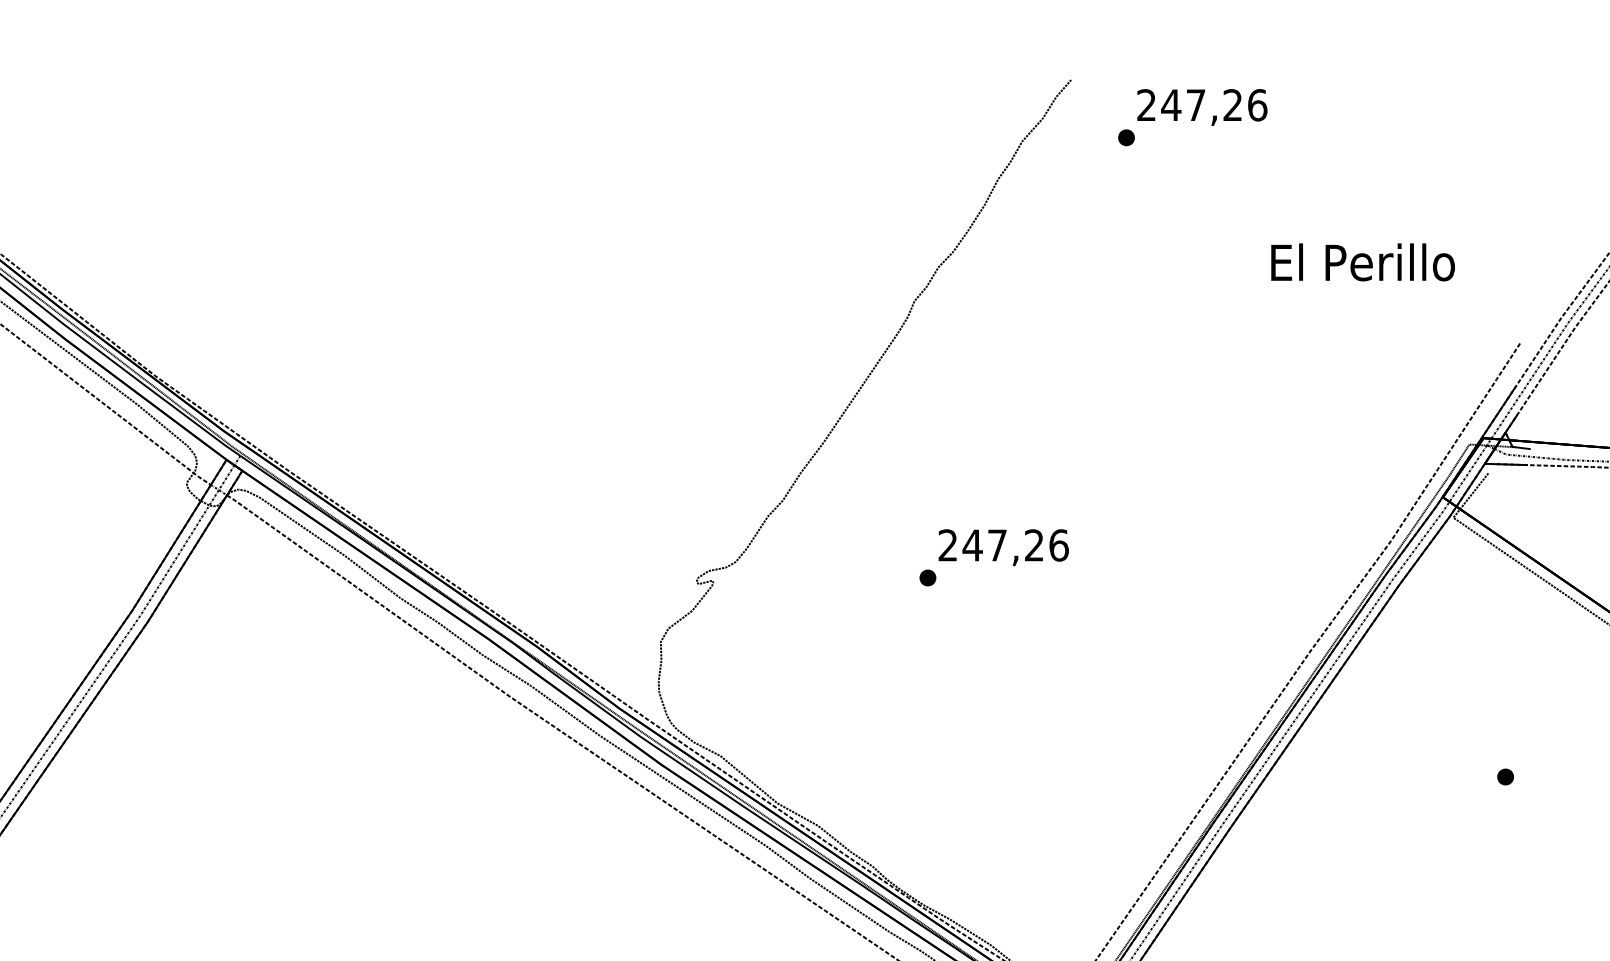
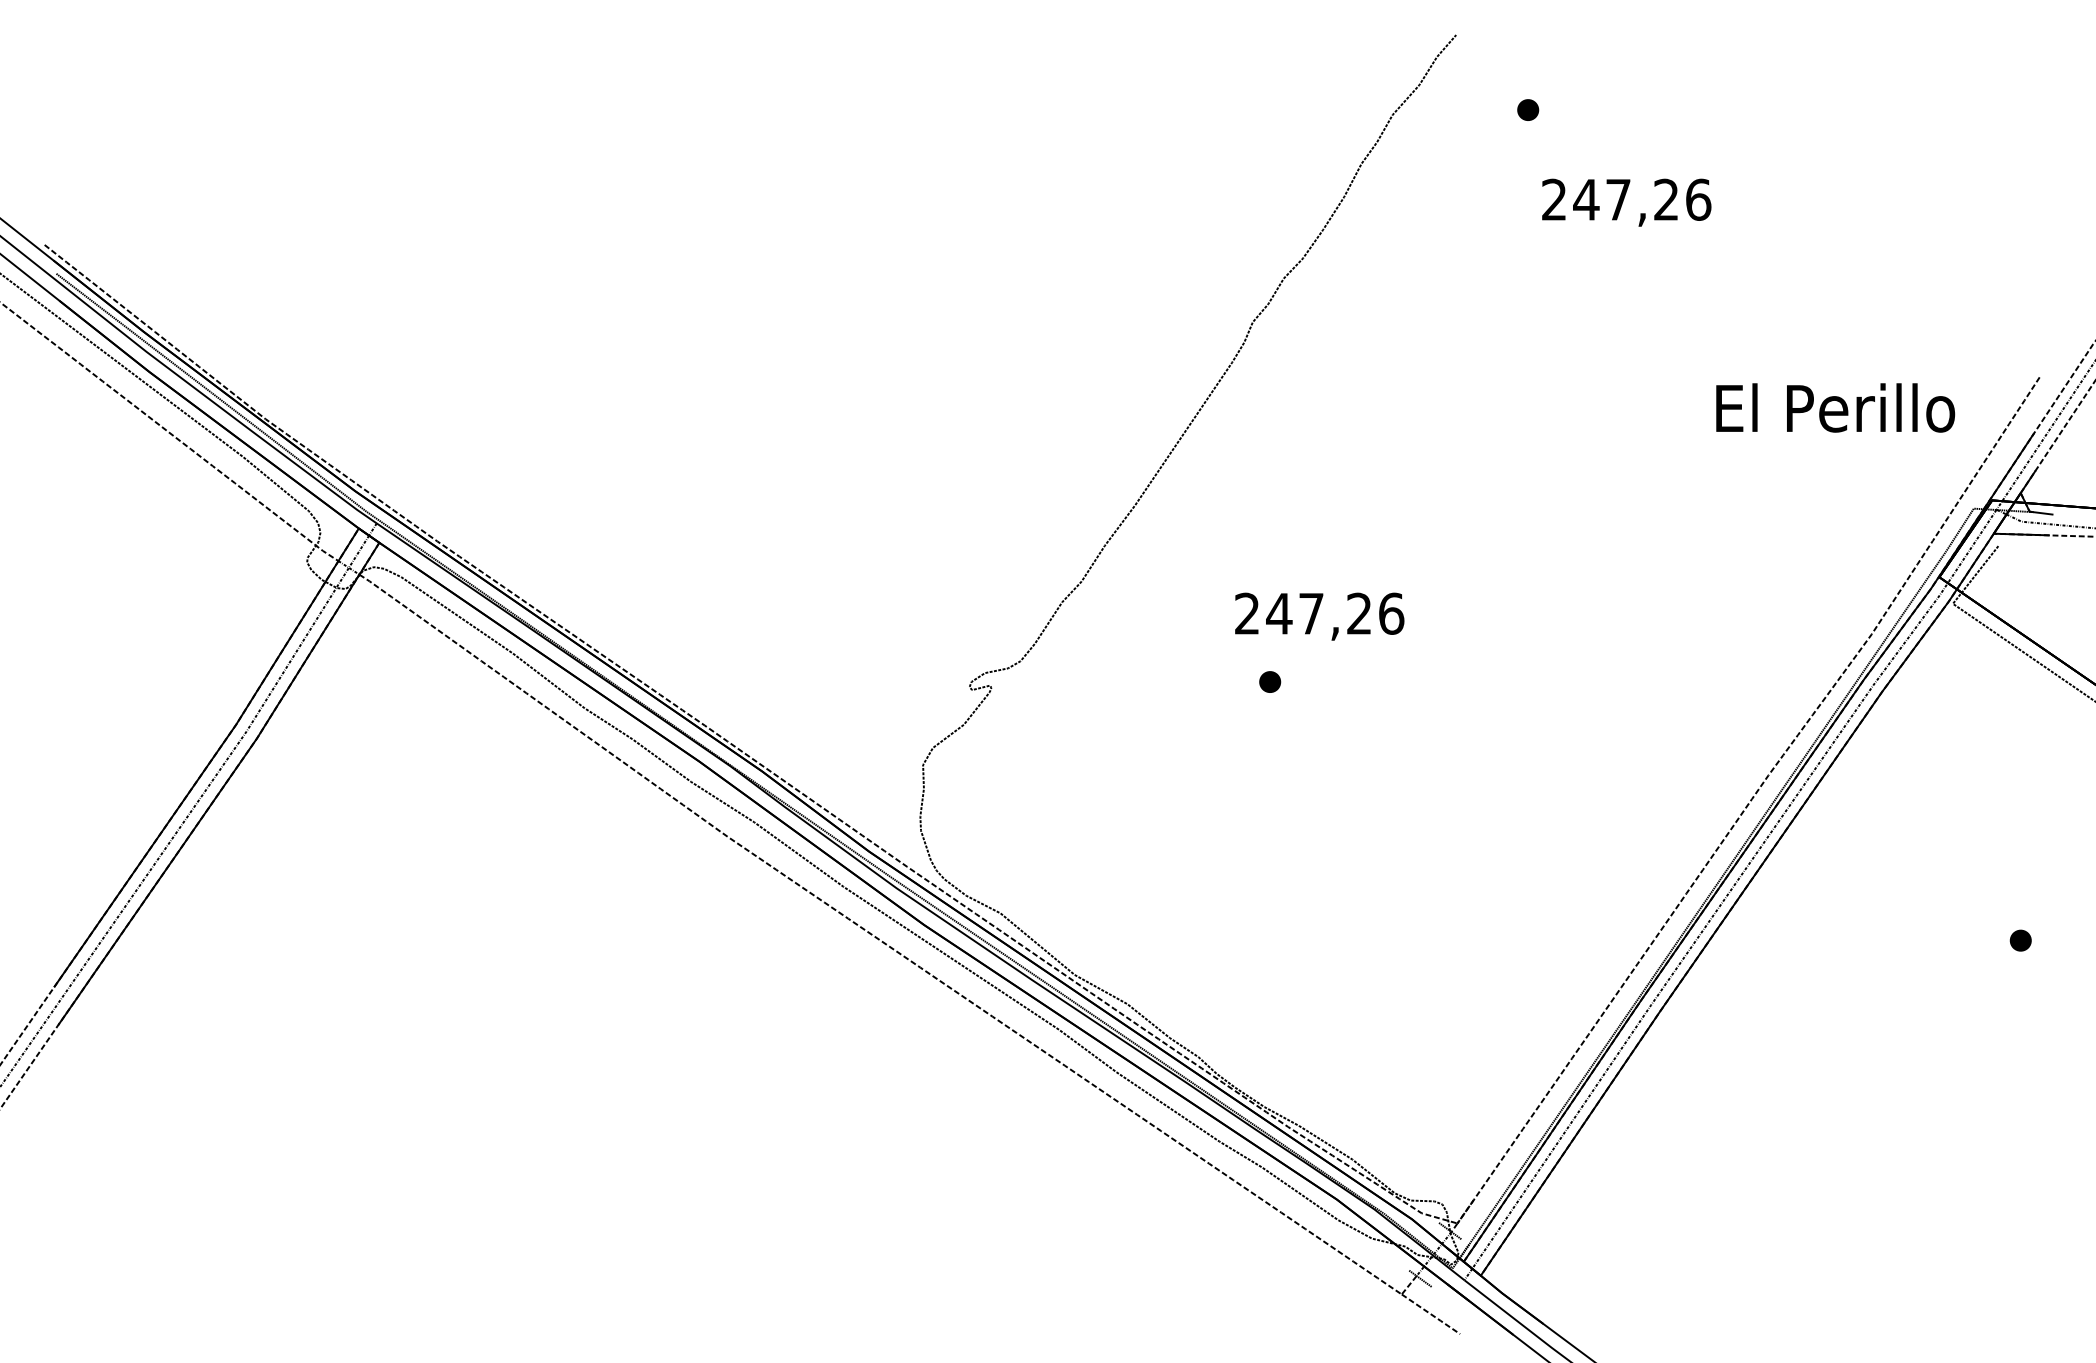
text: (1202, 107) -> (1626, 202), moved
text: (1363, 262) -> (1835, 407), moved
text: (1003, 547) -> (1319, 616), moved

